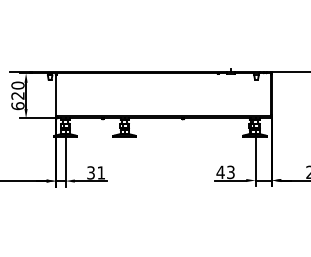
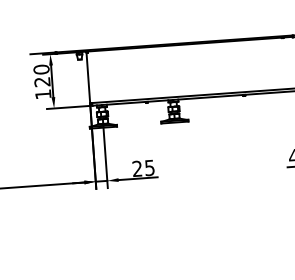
text: (17, 106) -> (42, 94), 620 -> 120
text: (95, 172) -> (142, 167), 31 -> 25

